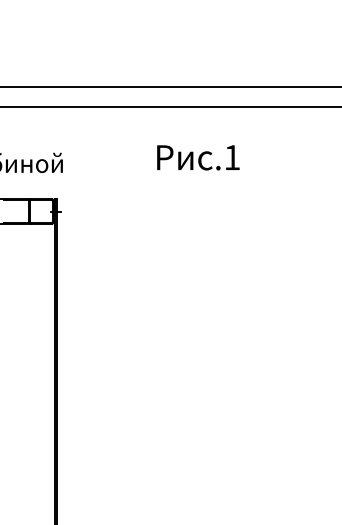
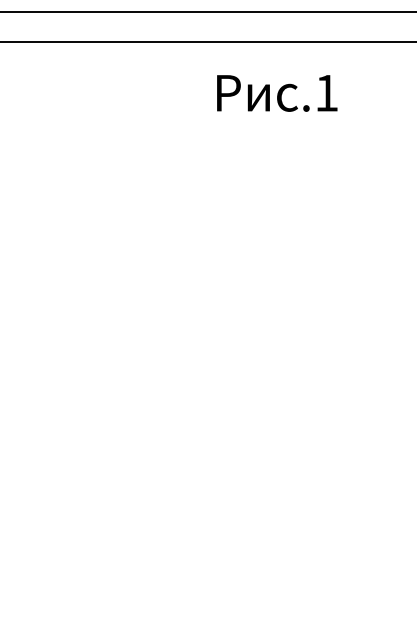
text: (198, 157) -> (277, 92), moved

